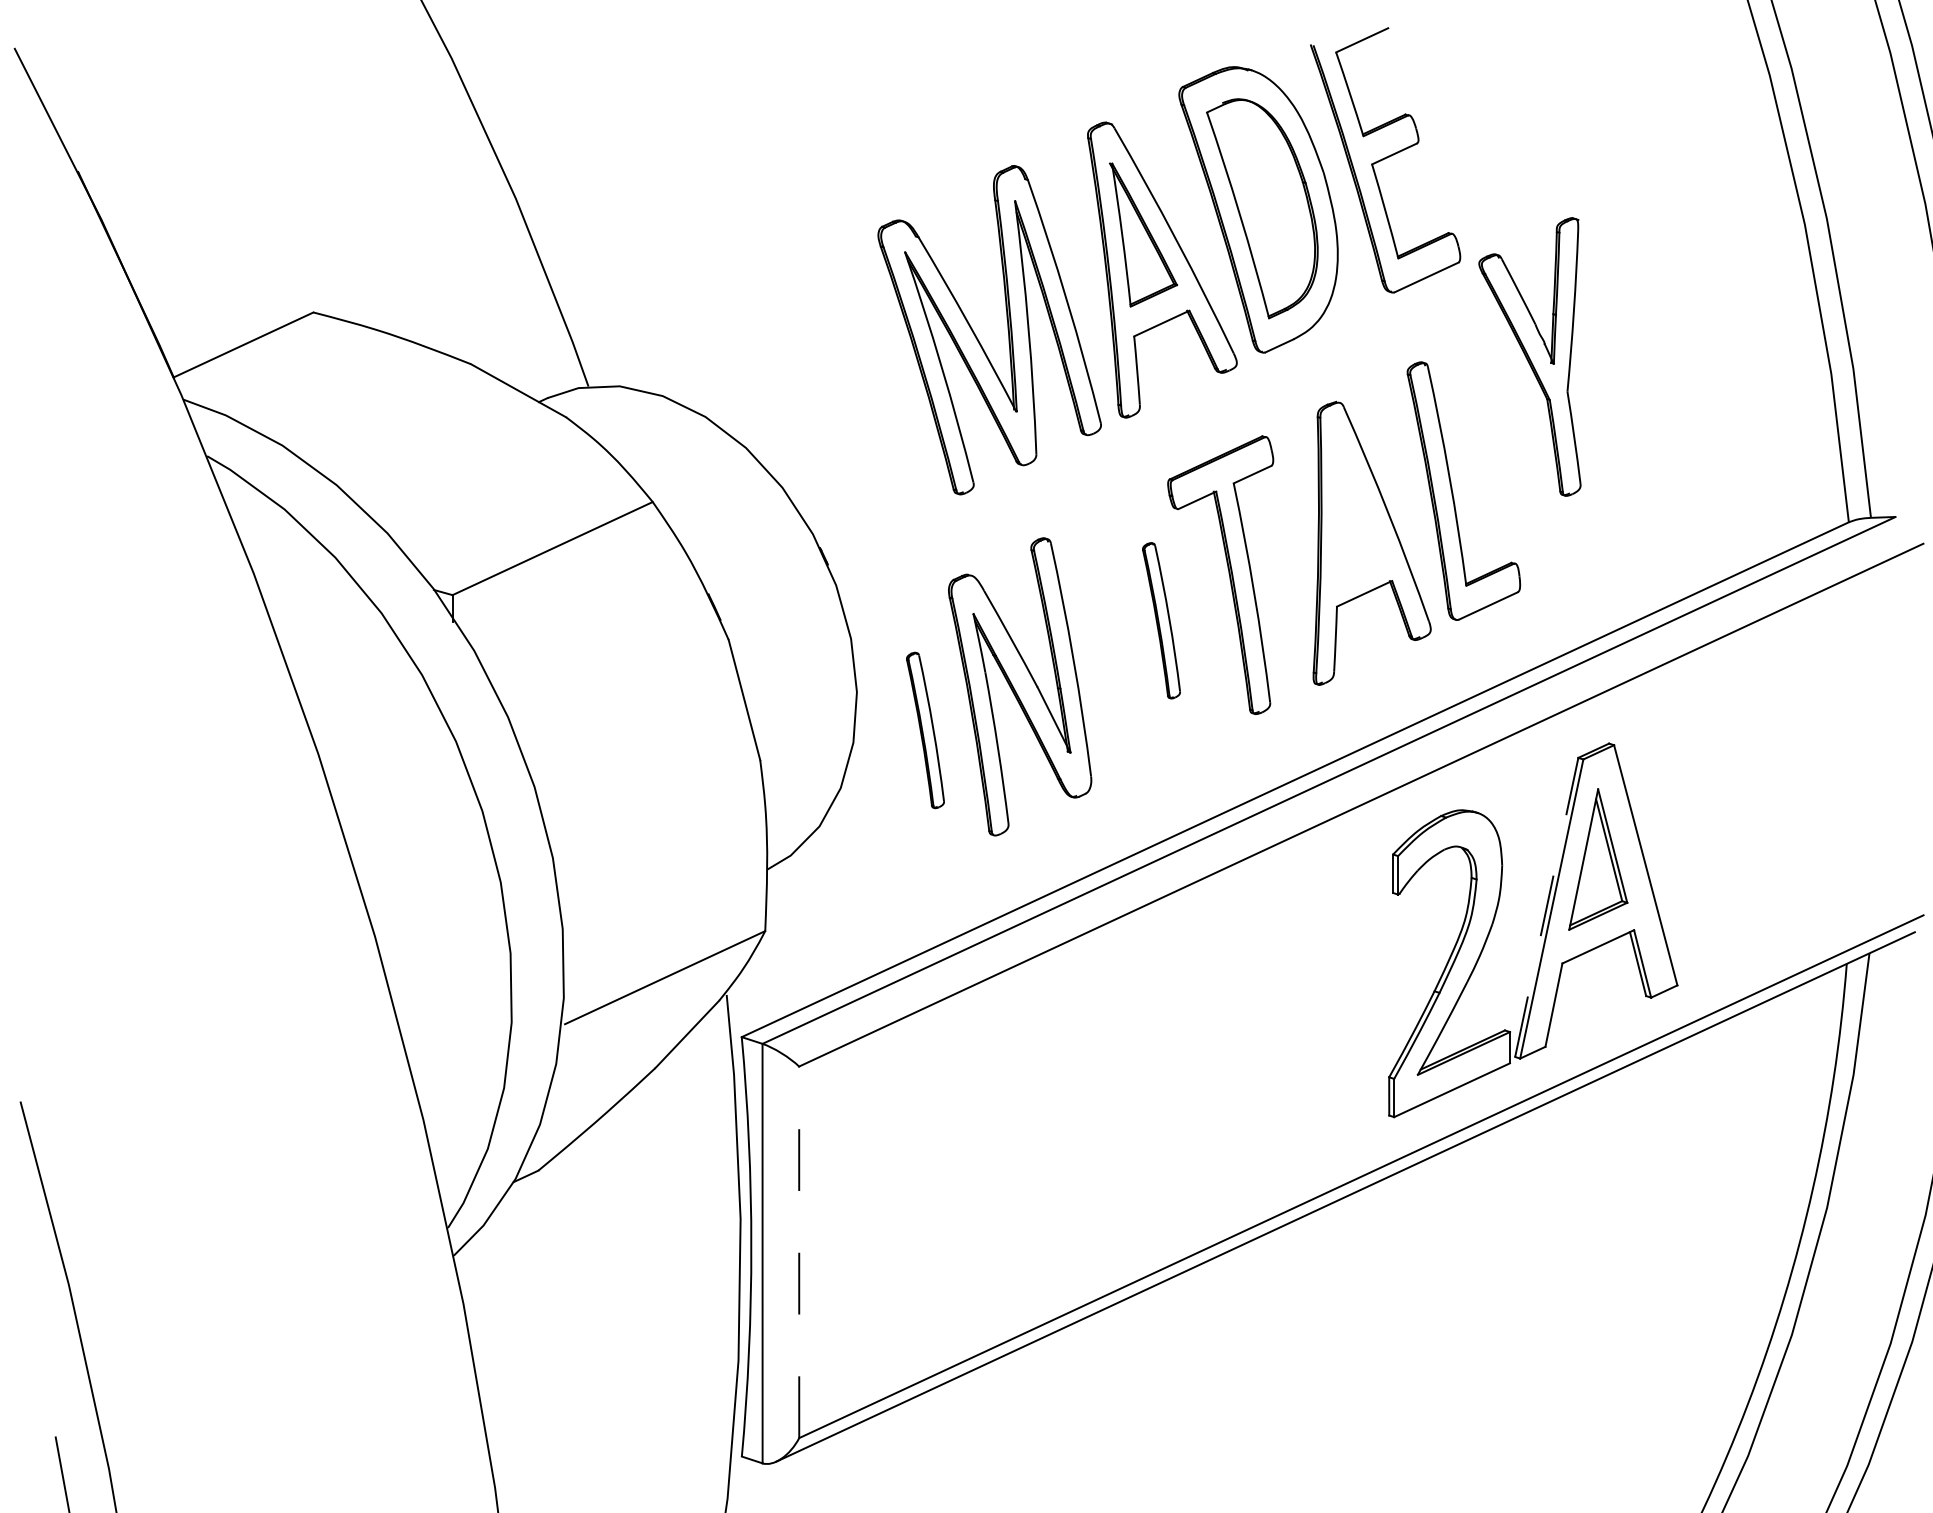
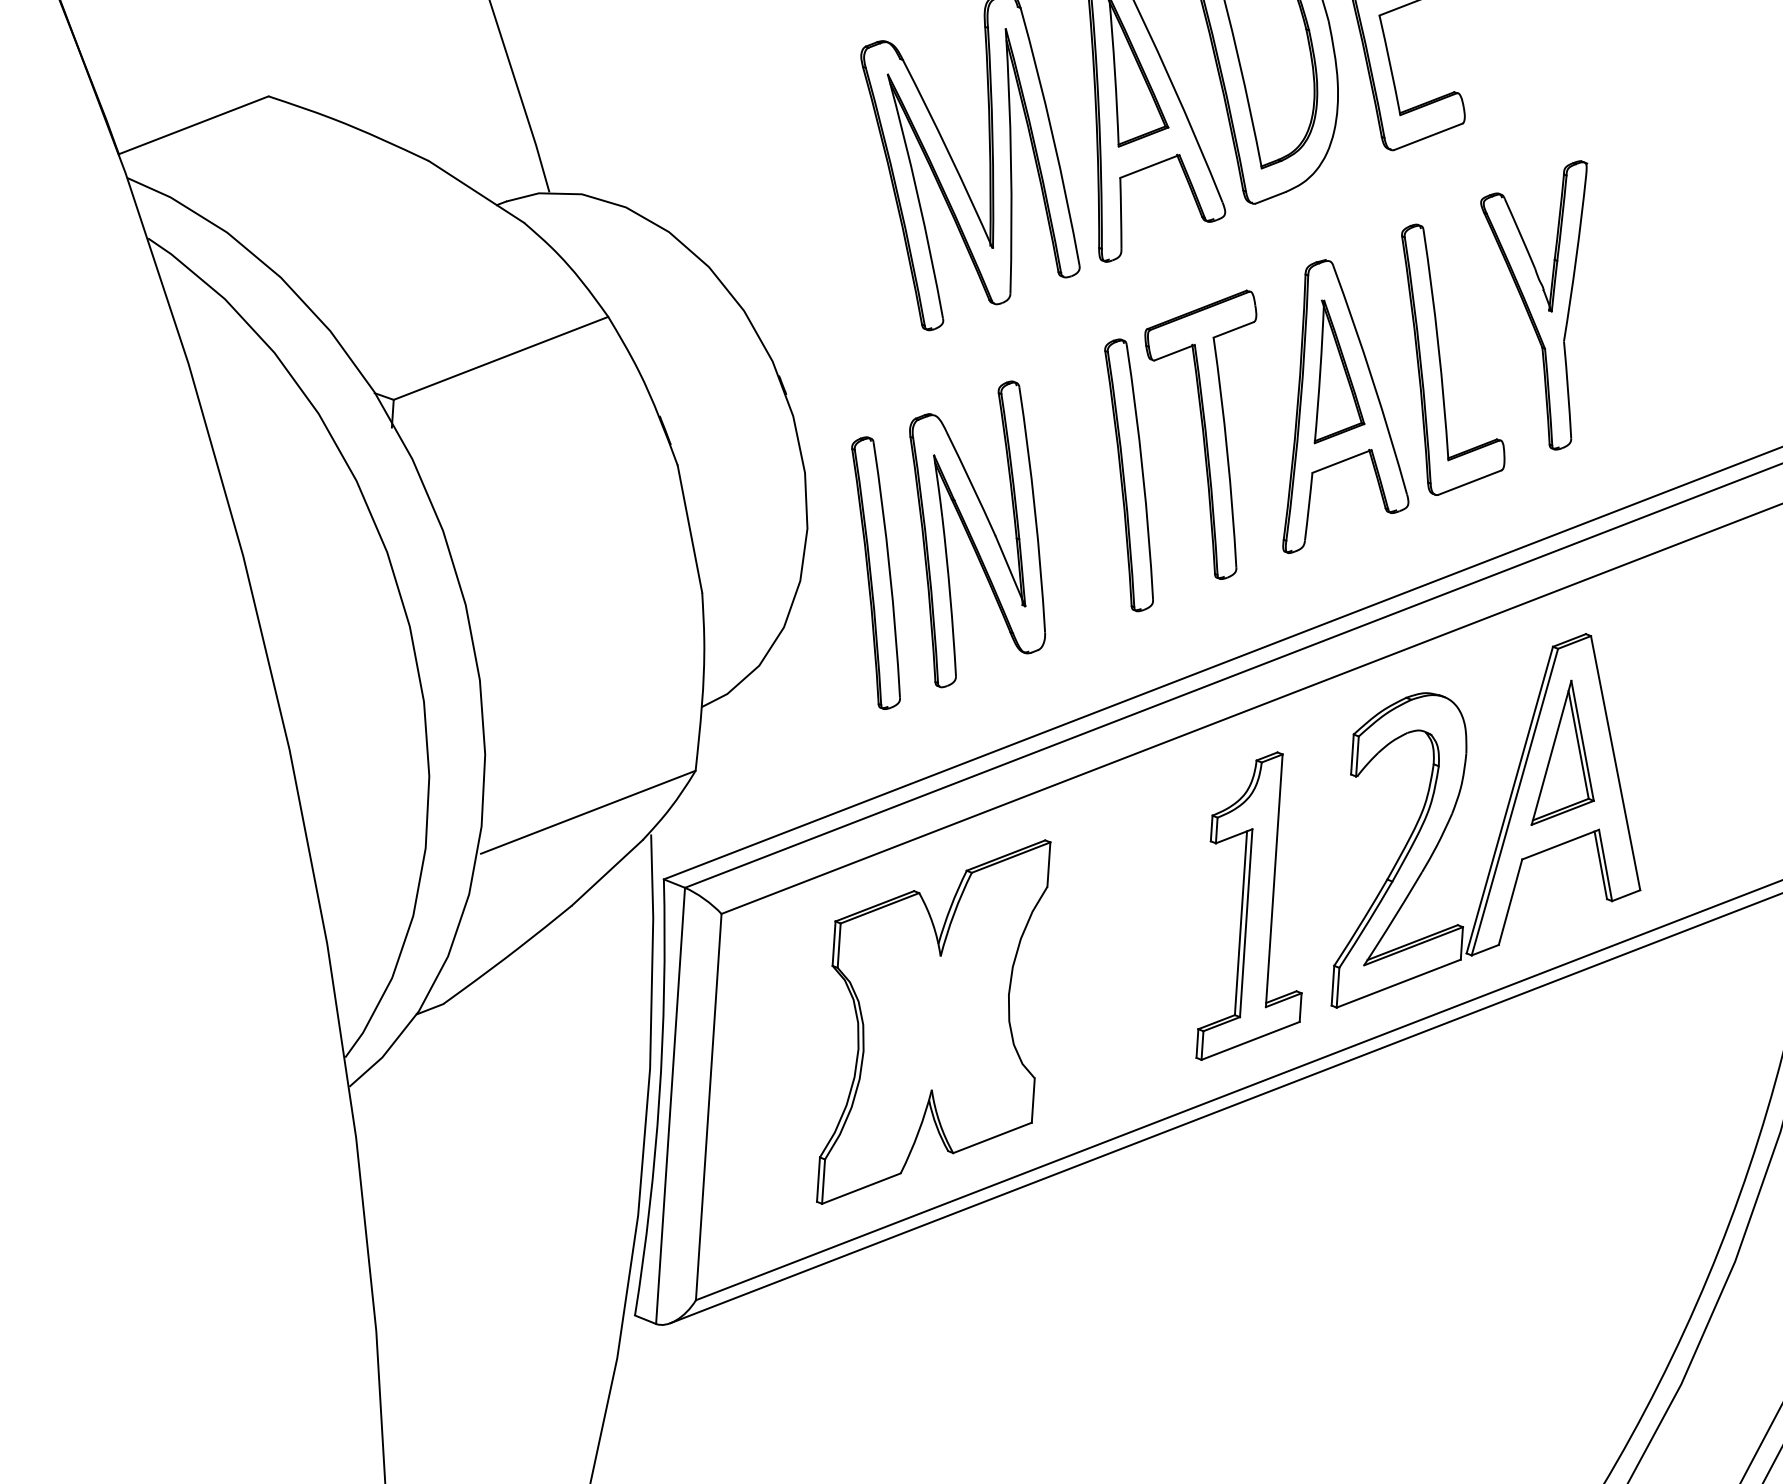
part: (1529, 356) -> (1526, 302), moved
part: (1359, 509) -> (1342, 373), added
part: (1161, 620) -> (1129, 475), size x1.67
part: (925, 730) -> (876, 573), size x1.67
line: (1546, 907) -> (1509, 800), dashed -> solid
part: (1311, 1025) -> (1257, 906), added
part: (1008, 1156) -> (932, 1021), added
line: (799, 1252) -> (709, 1107), dashed -> solid

